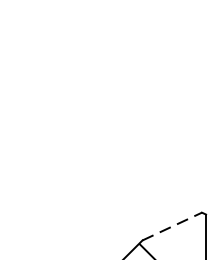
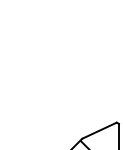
line: (172, 226) -> (99, 130), dashed -> solid

